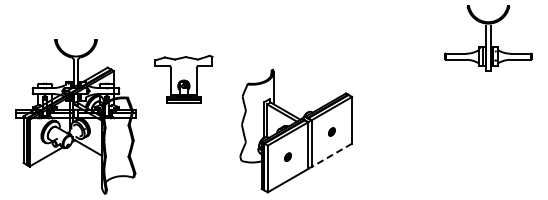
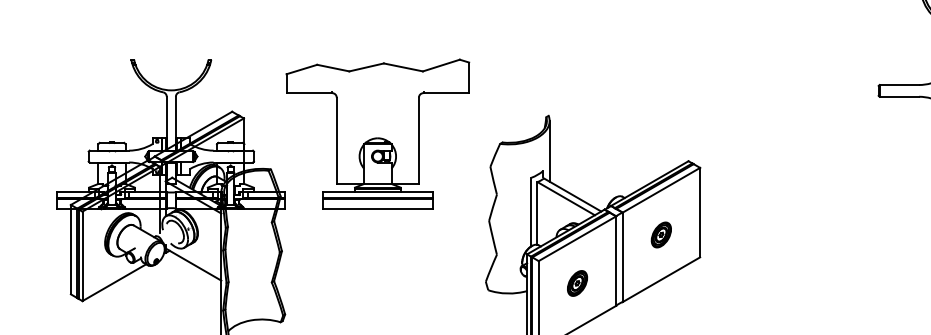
part: (183, 78) -> (377, 132), size x1.67
part: (331, 131) -> (660, 234), size x1.67
line: (331, 155) -> (660, 279), dashed -> solid
part: (287, 156) -> (576, 281), size x1.67

